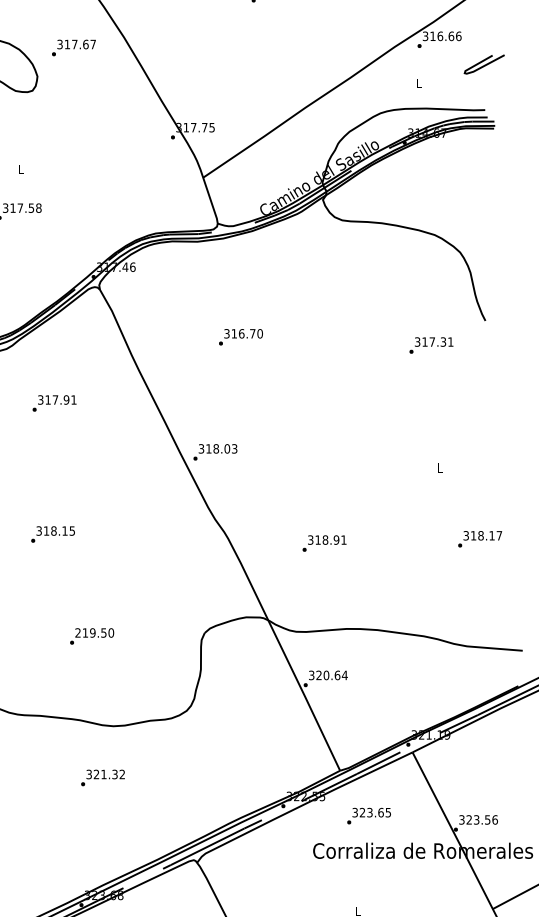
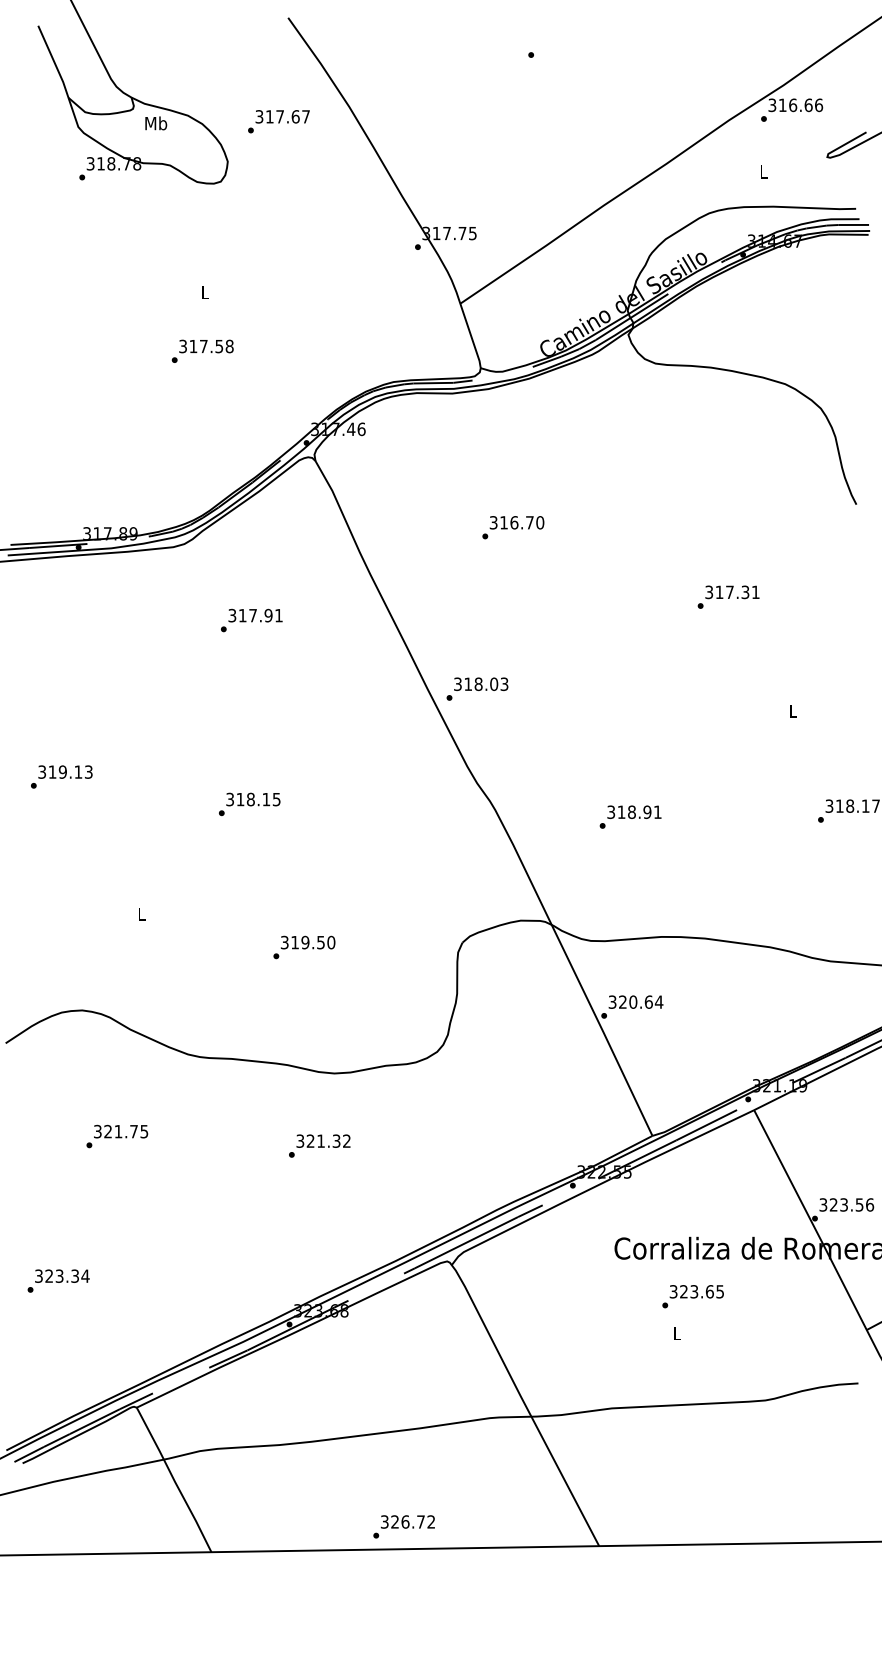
text: (431, 345) -> (728, 596), moved
text: (77, 632) -> (284, 942), 219.50 -> 319.50
text: (368, 816) -> (692, 1296), moved

